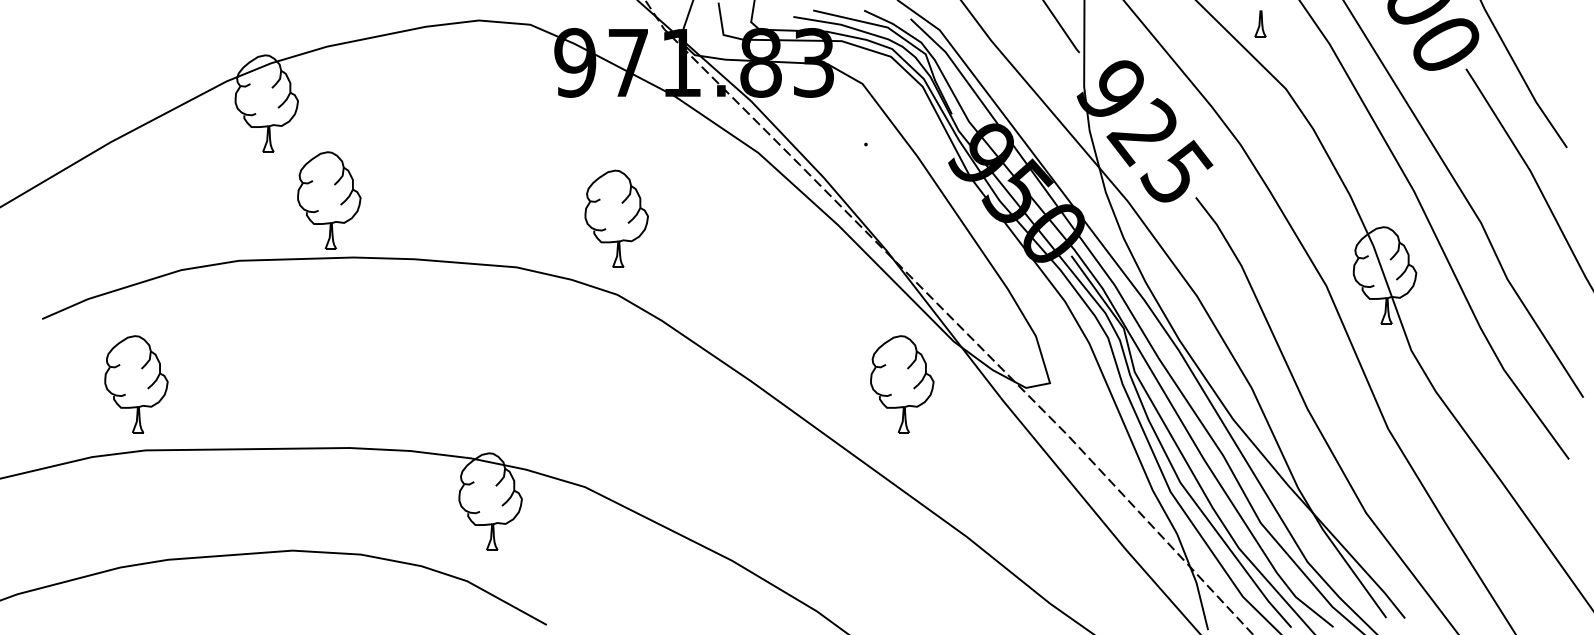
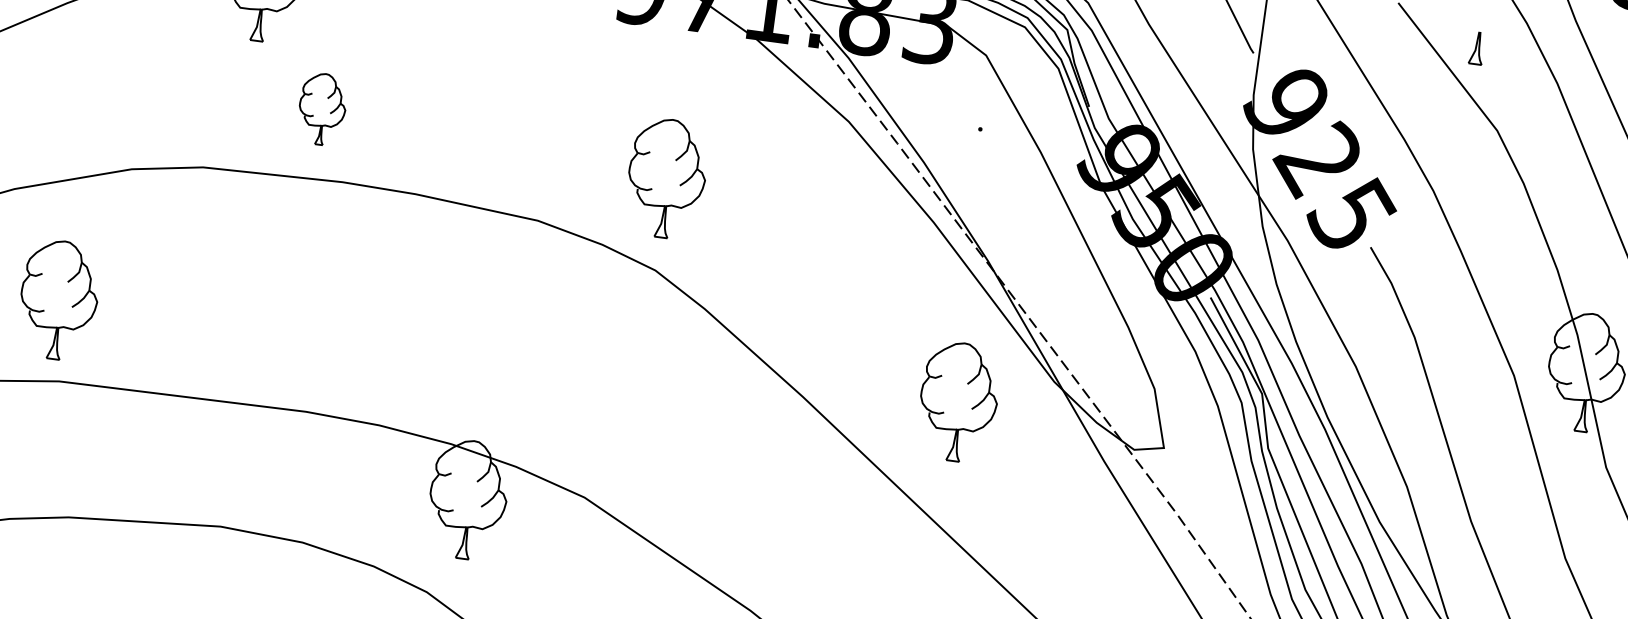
part: (329, 200) -> (322, 109), size x0.6
part: (902, 384) -> (958, 402), moved

